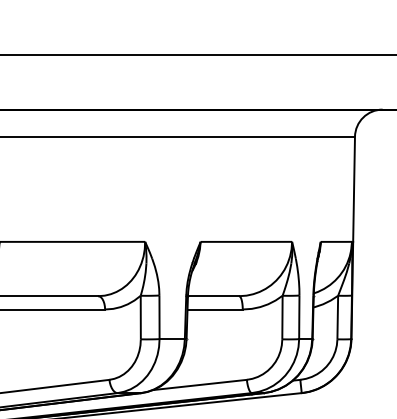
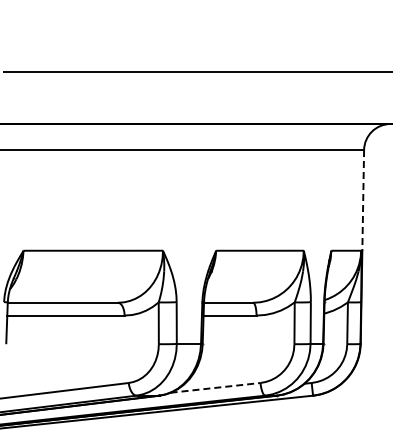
line: (354, 189) -> (363, 200), solid -> dashed
line: (200, 384) -> (216, 387), solid -> dashed

